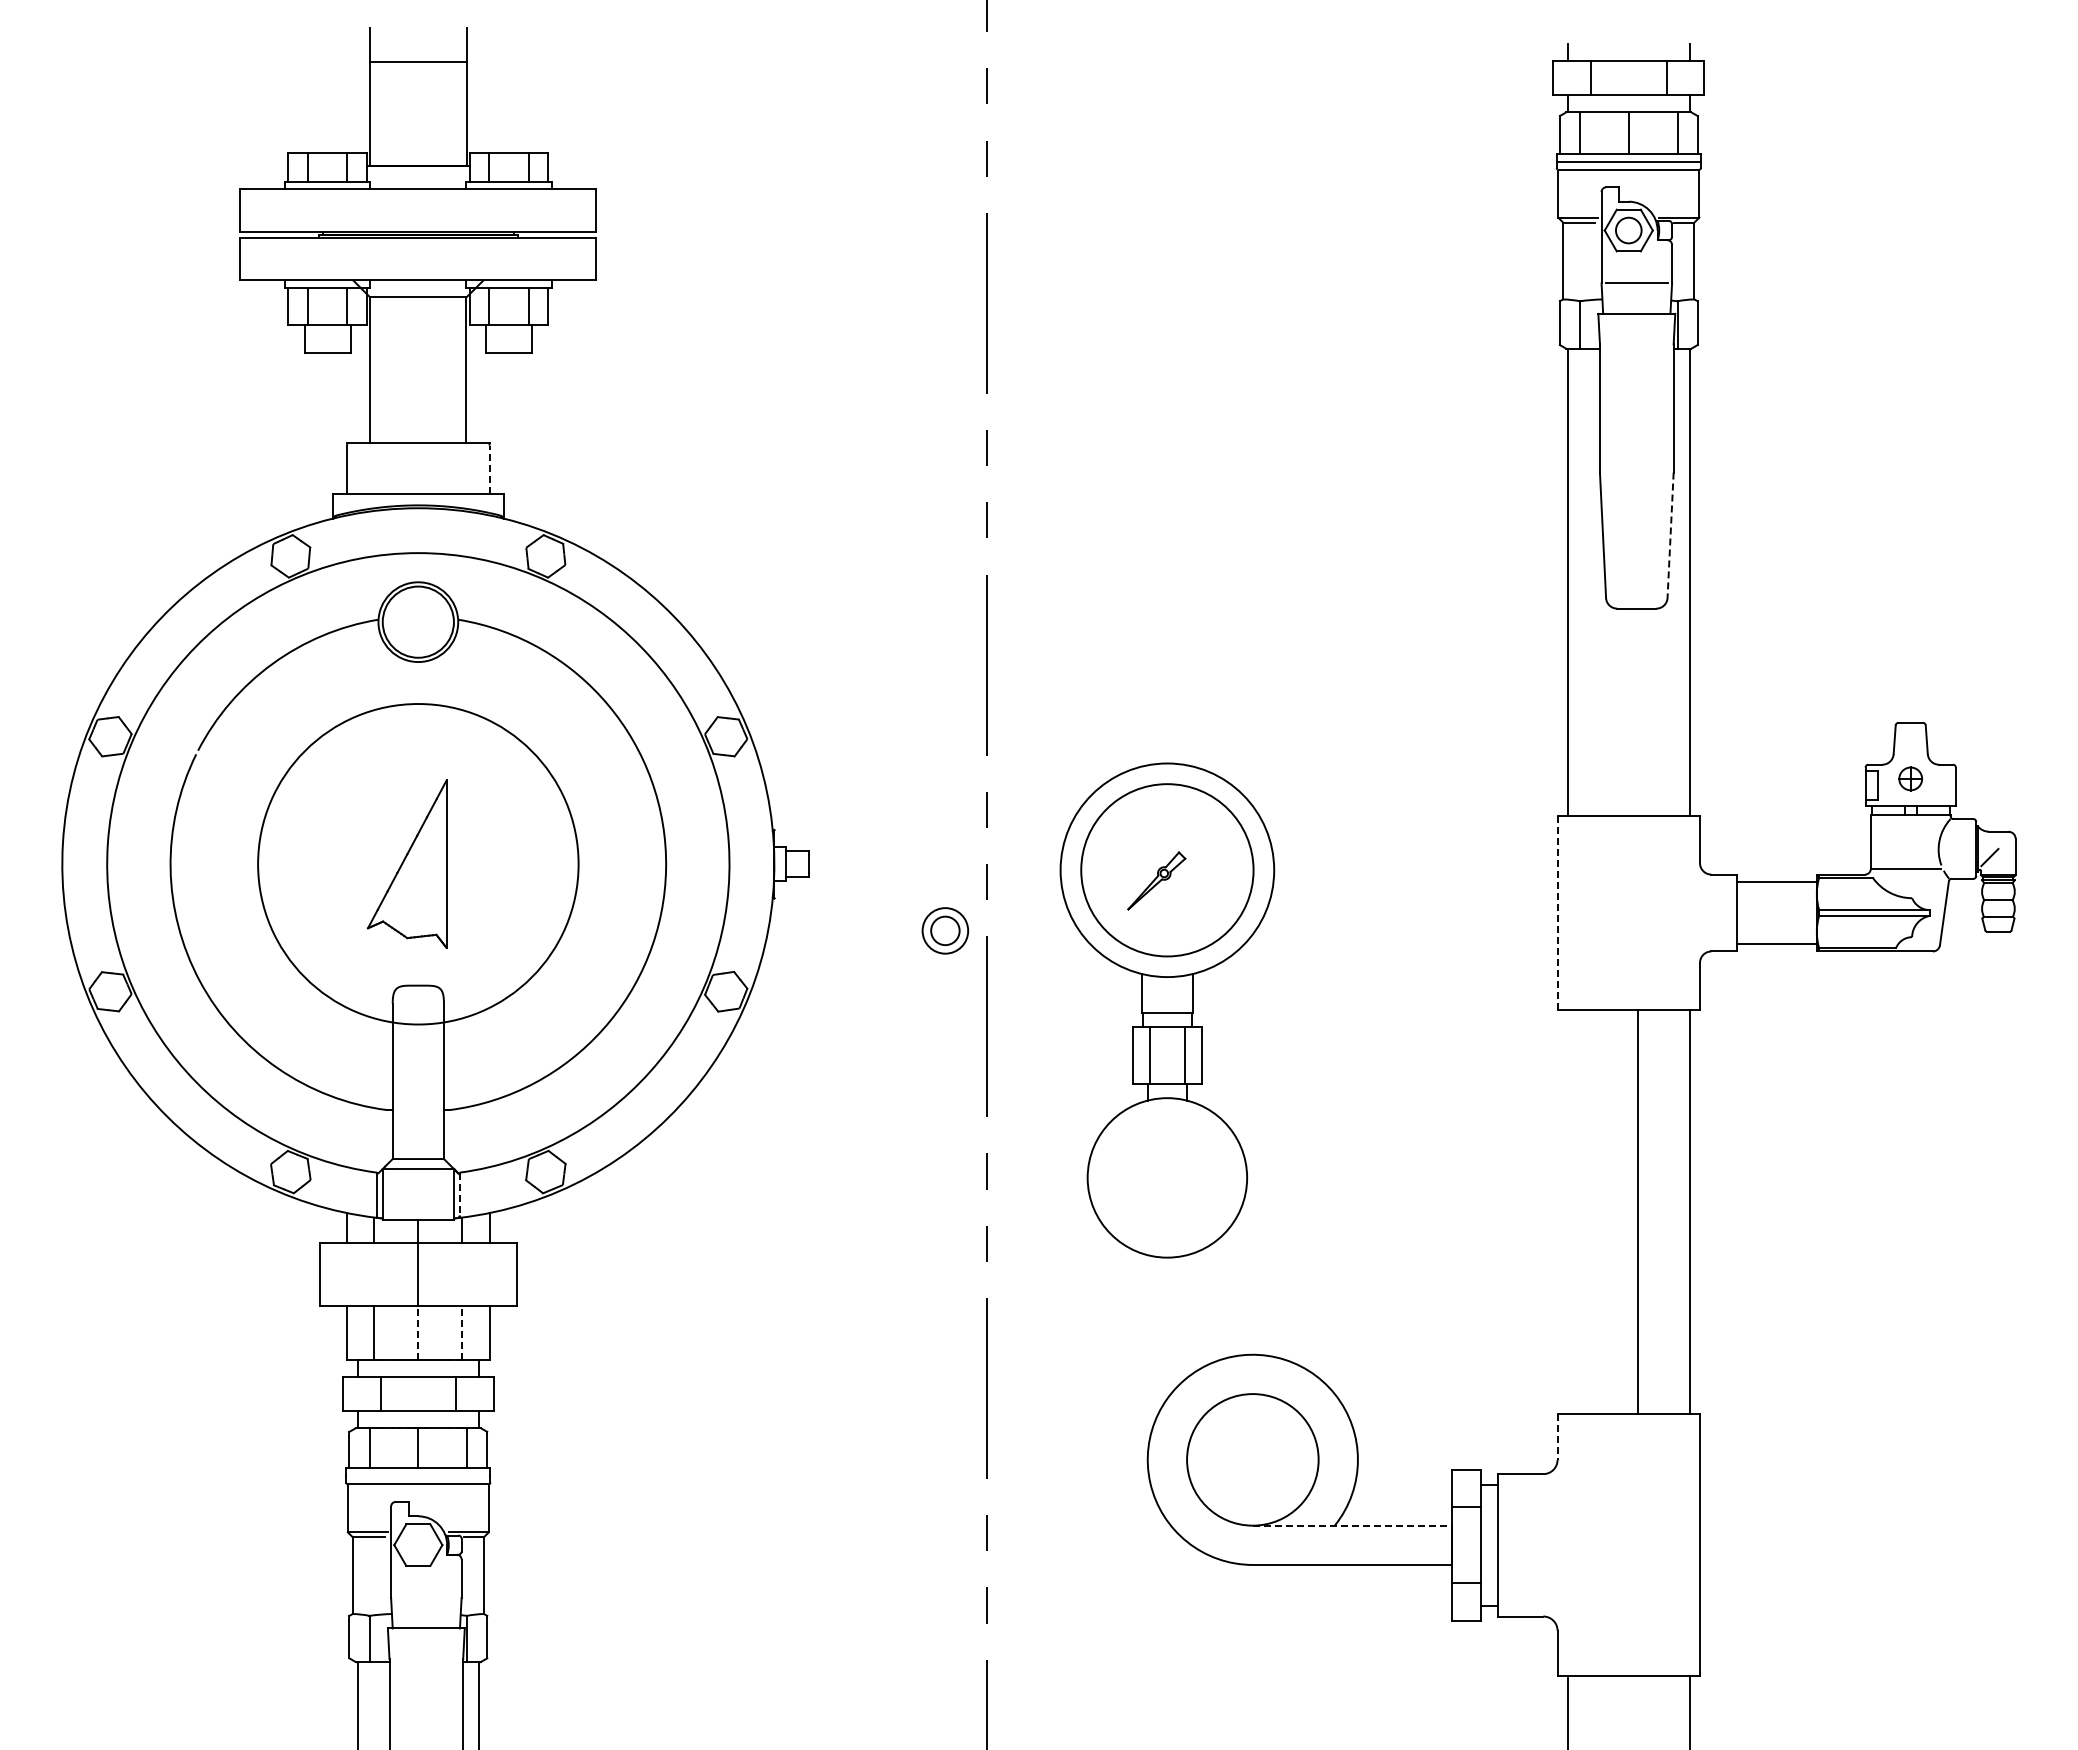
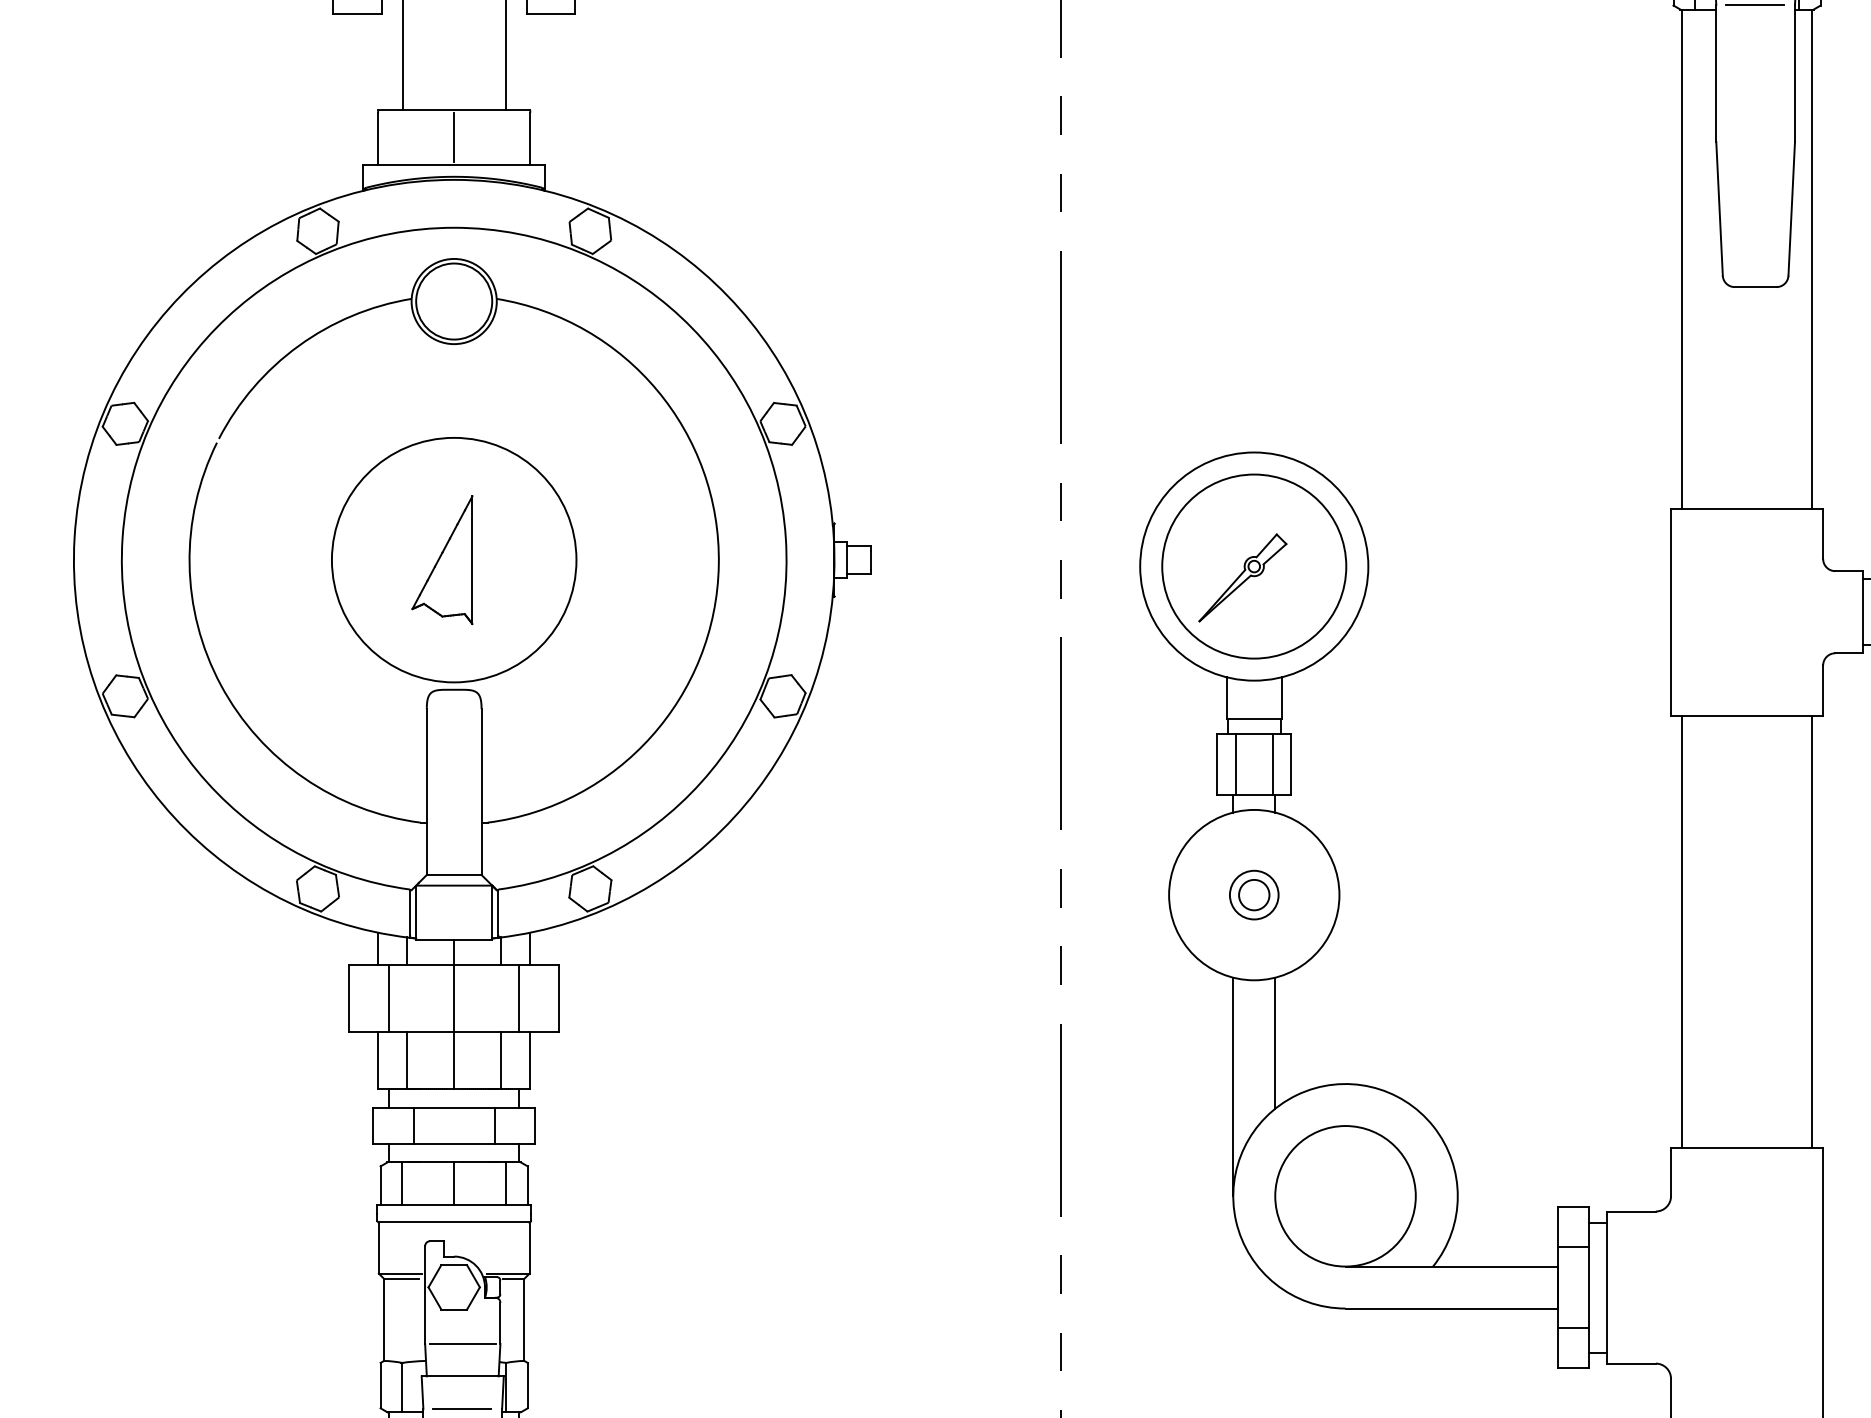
line: (1636, 344) -> (1755, 4), added
line: (418, 468) -> (454, 137), added
line: (489, 469) -> (530, 138), dashed -> solid
line: (1670, 535) -> (1791, 208), dashed -> solid
circle: (417, 863) -> (453, 559), size x0.71
part: (407, 864) -> (442, 560), size x0.71
part: (1156, 880) -> (1242, 577), size x1.43
line: (1557, 913) -> (1670, 612), dashed -> solid
part: (945, 930) -> (1254, 894), moved
line: (459, 1194) -> (498, 912), dashed -> solid
line: (1638, 1211) -> (1682, 931), moved
line: (357, 1274) -> (389, 998), added
line: (479, 1274) -> (519, 998), added
line: (1187, 1316) -> (1275, 1043), added
line: (418, 1332) -> (454, 1060), dashed -> solid
line: (462, 1332) -> (501, 1060), dashed -> solid
line: (1147, 1357) -> (1233, 1086), added
line: (1557, 1437) -> (1670, 1172), dashed -> solid
line: (1352, 1525) -> (1451, 1266), dashed -> solid
line: (426, 1598) -> (462, 1344), added
line: (425, 1658) -> (461, 1408), added

